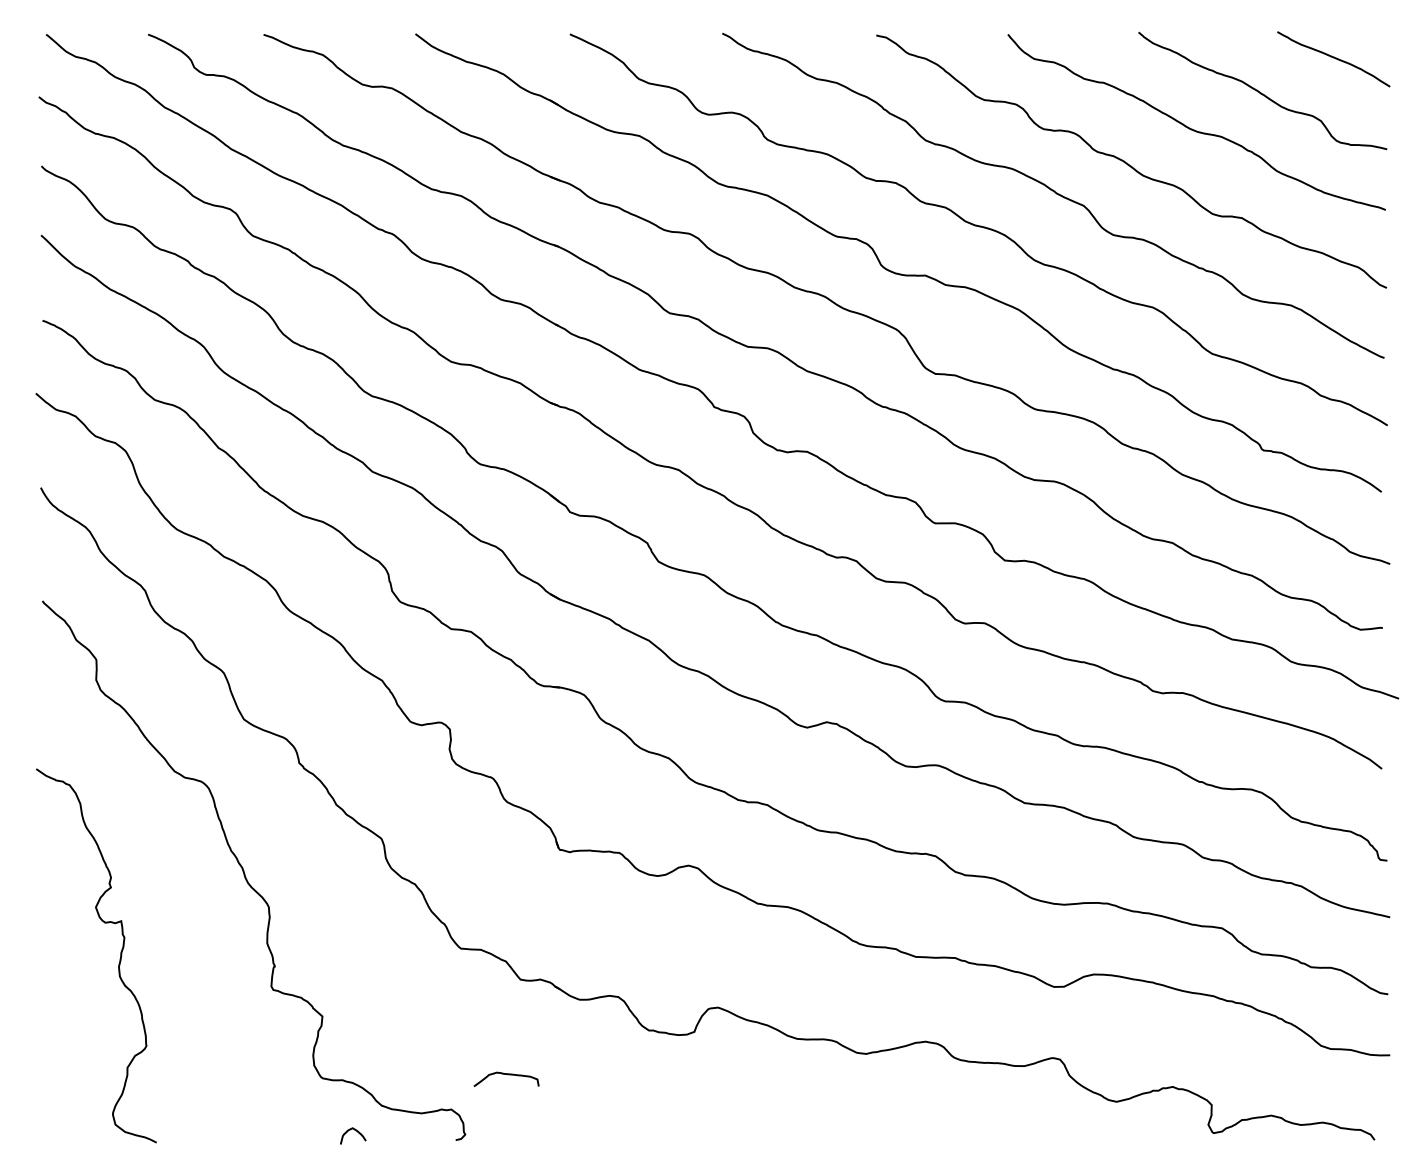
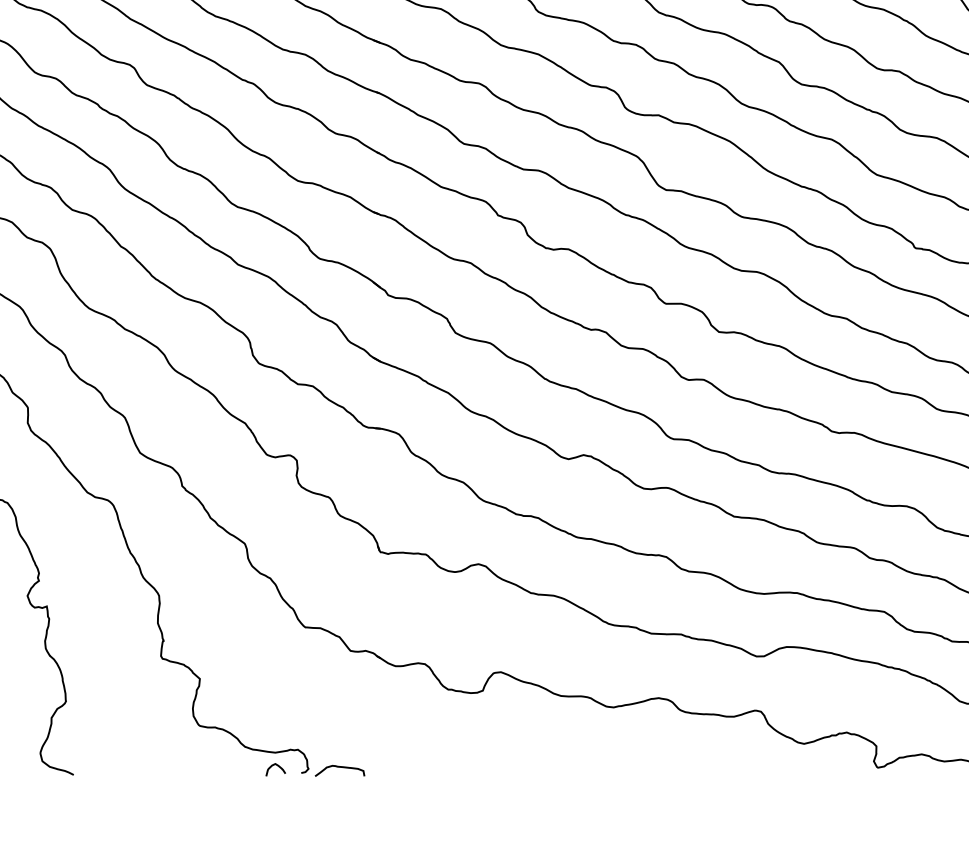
curve: (507, 1075) -> (340, 767), moved
curve: (356, 1131) -> (278, 766), moved

